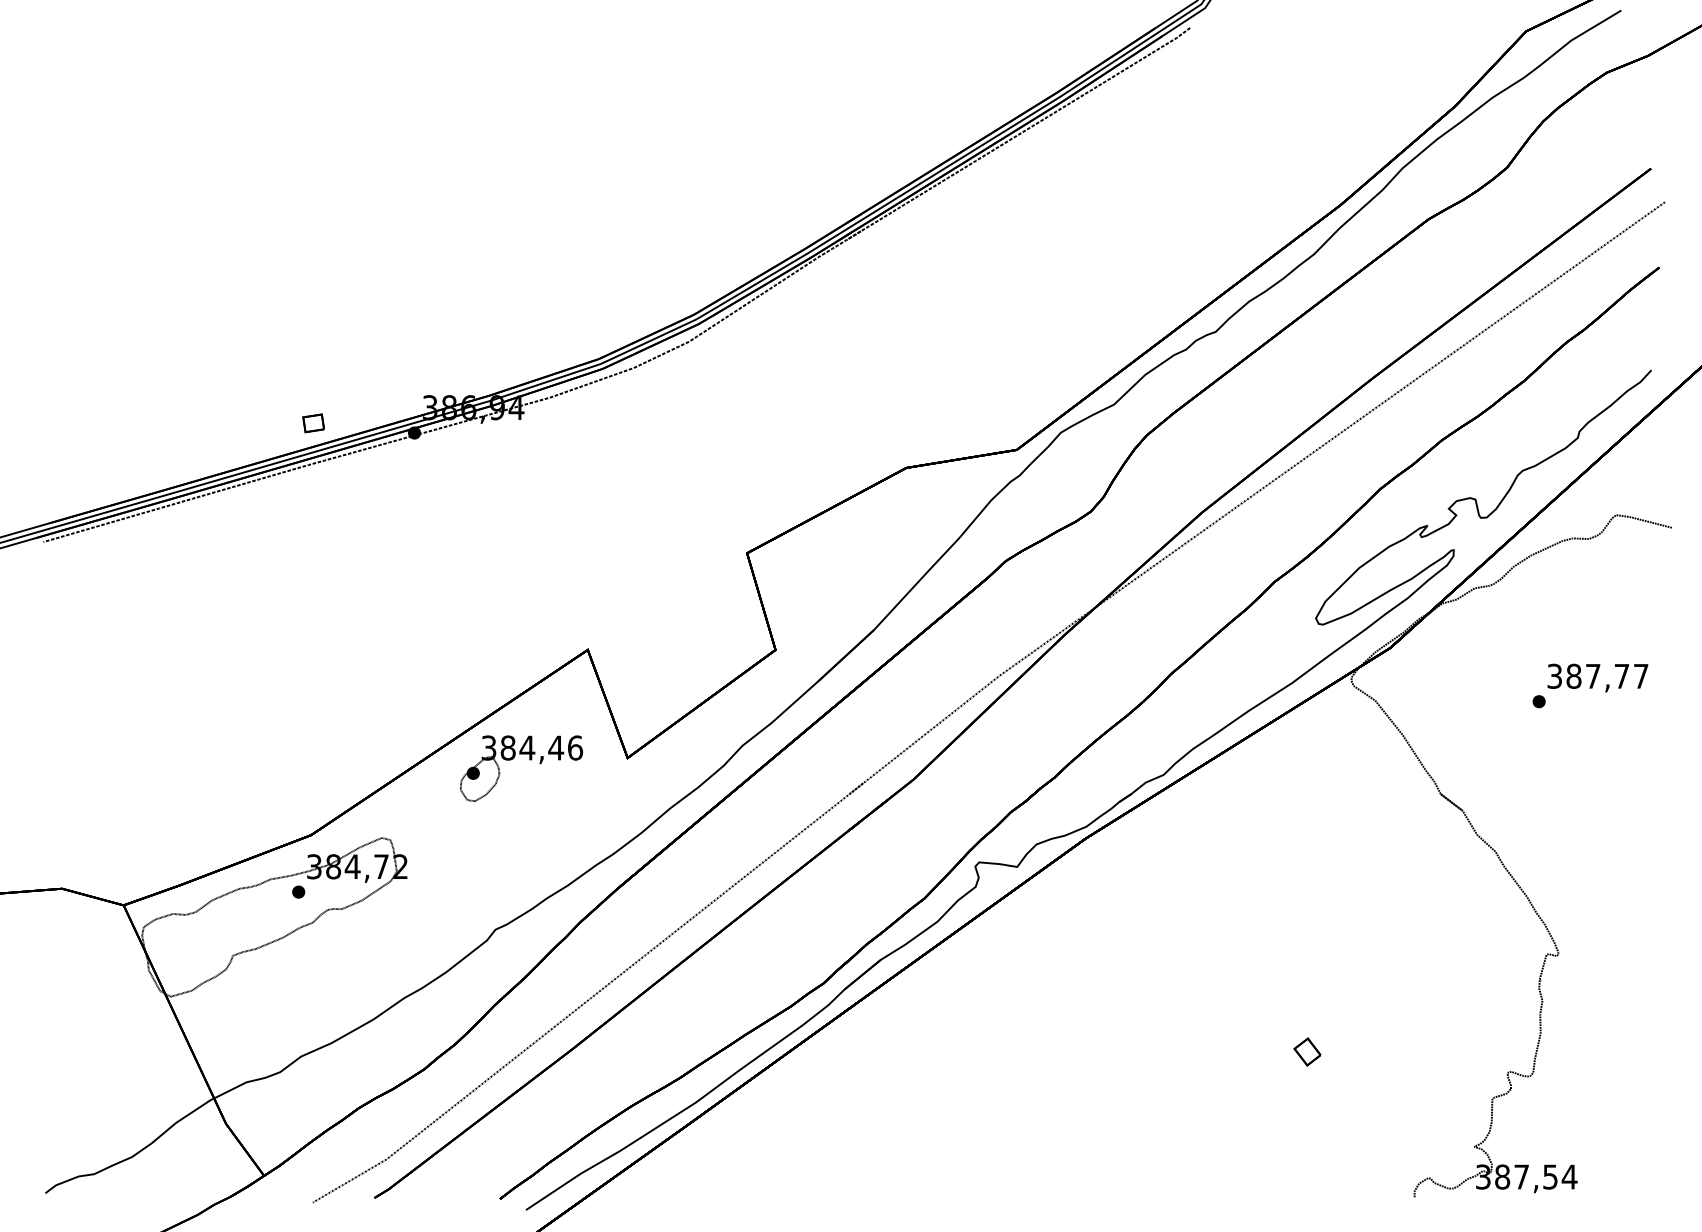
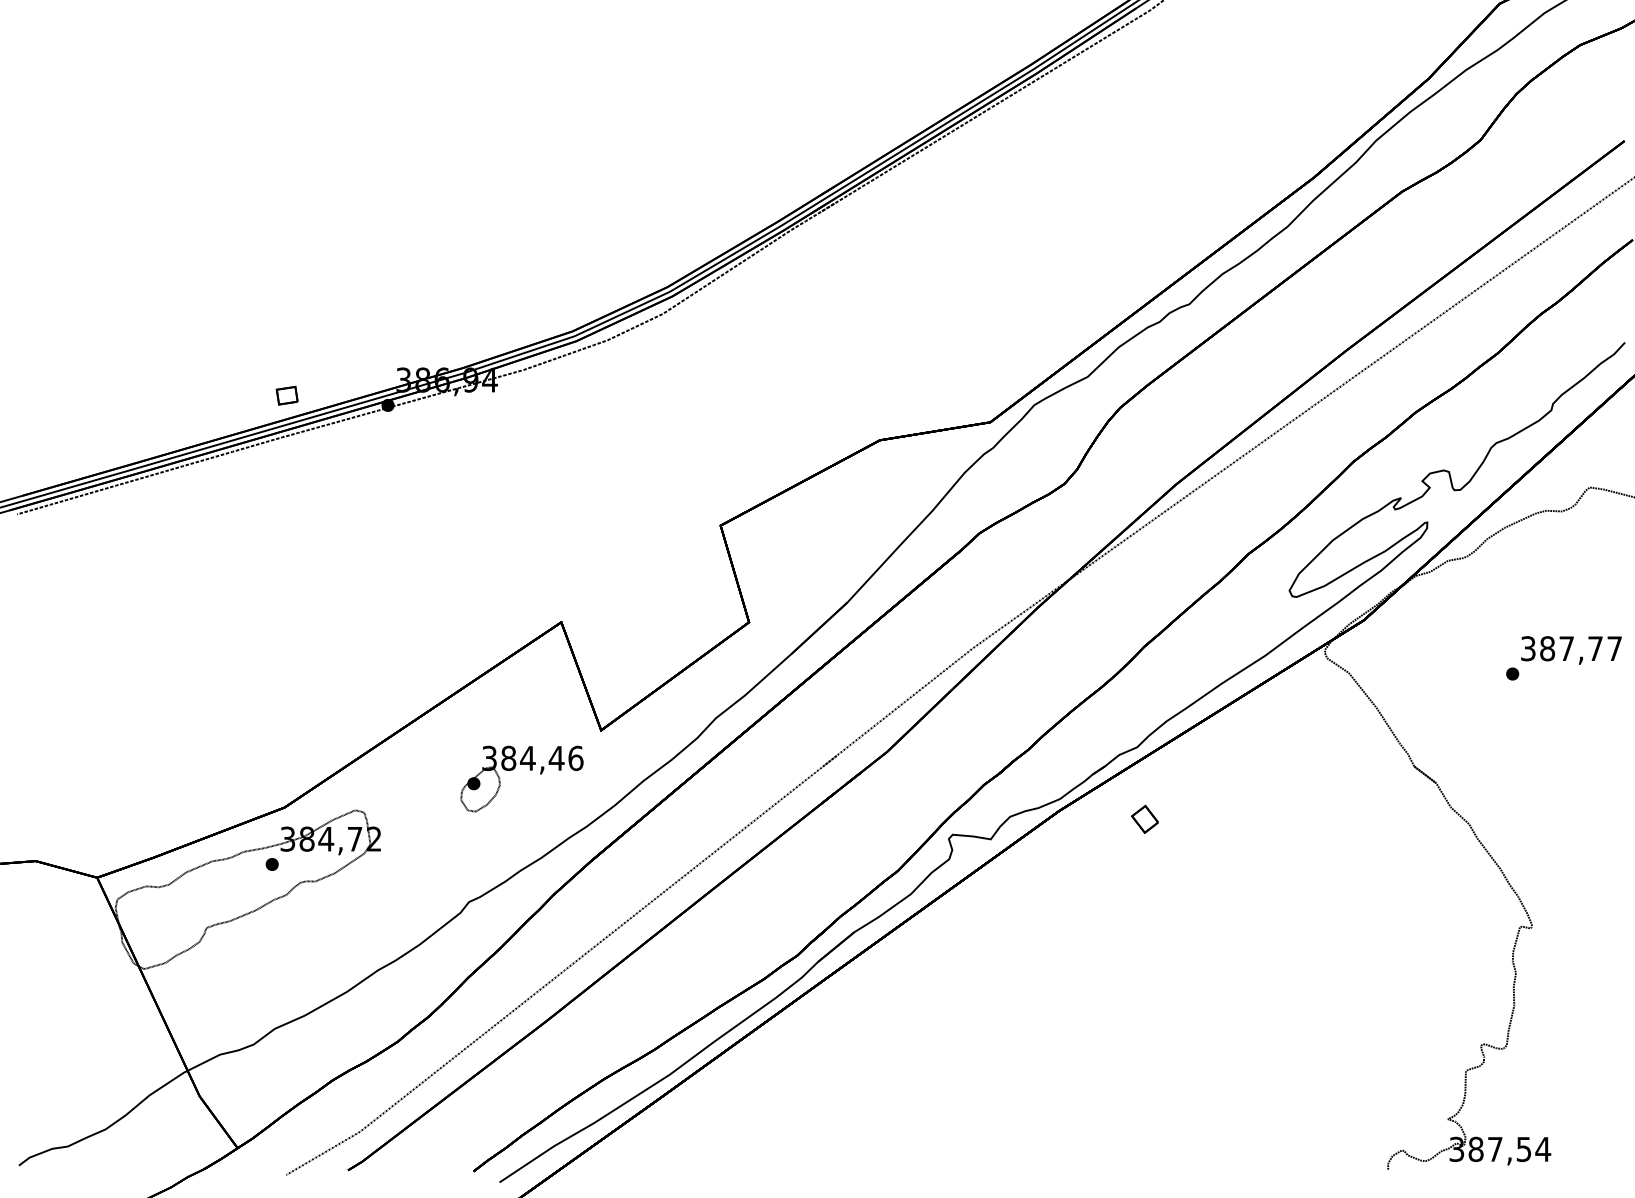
part: (529, 760) -> (530, 770), moved
part: (1307, 1051) -> (1145, 818), moved

